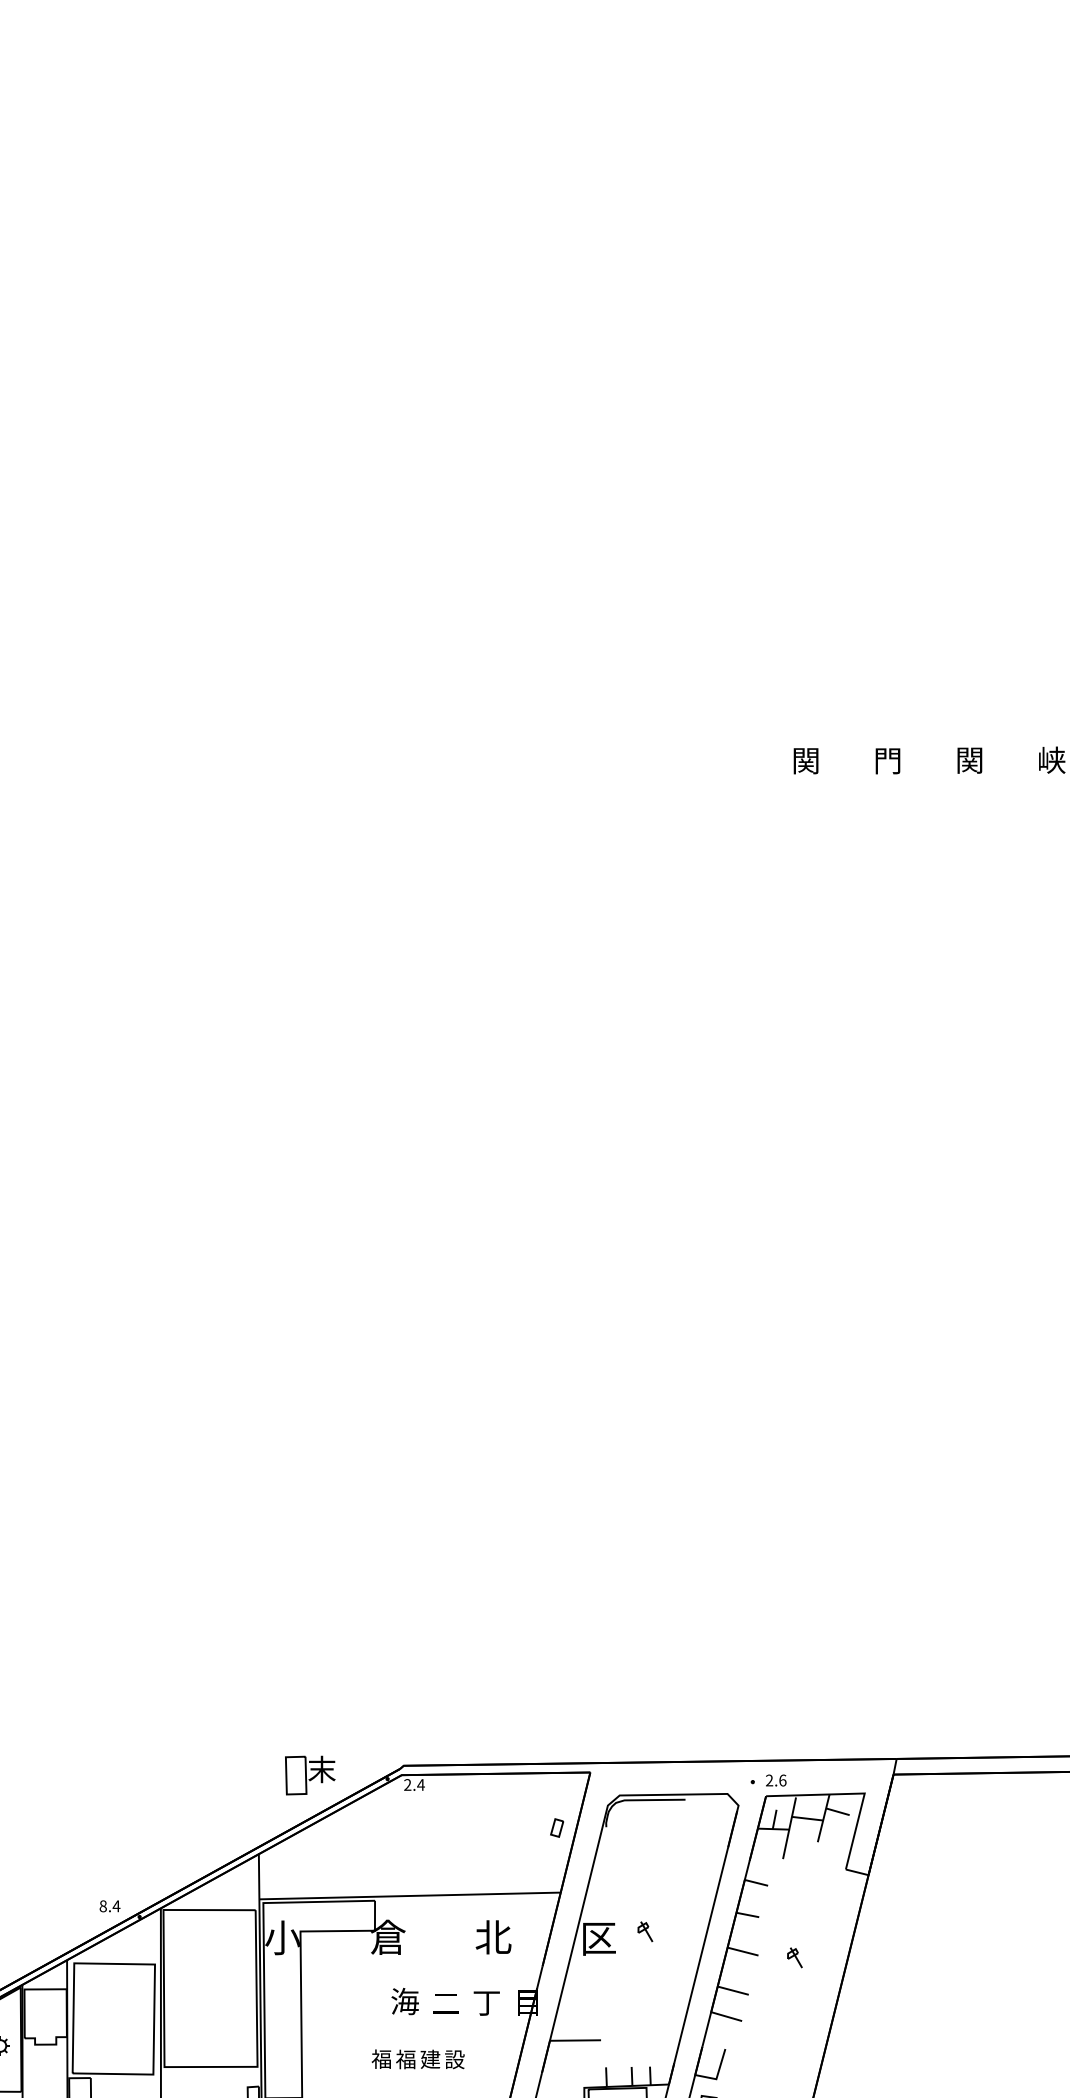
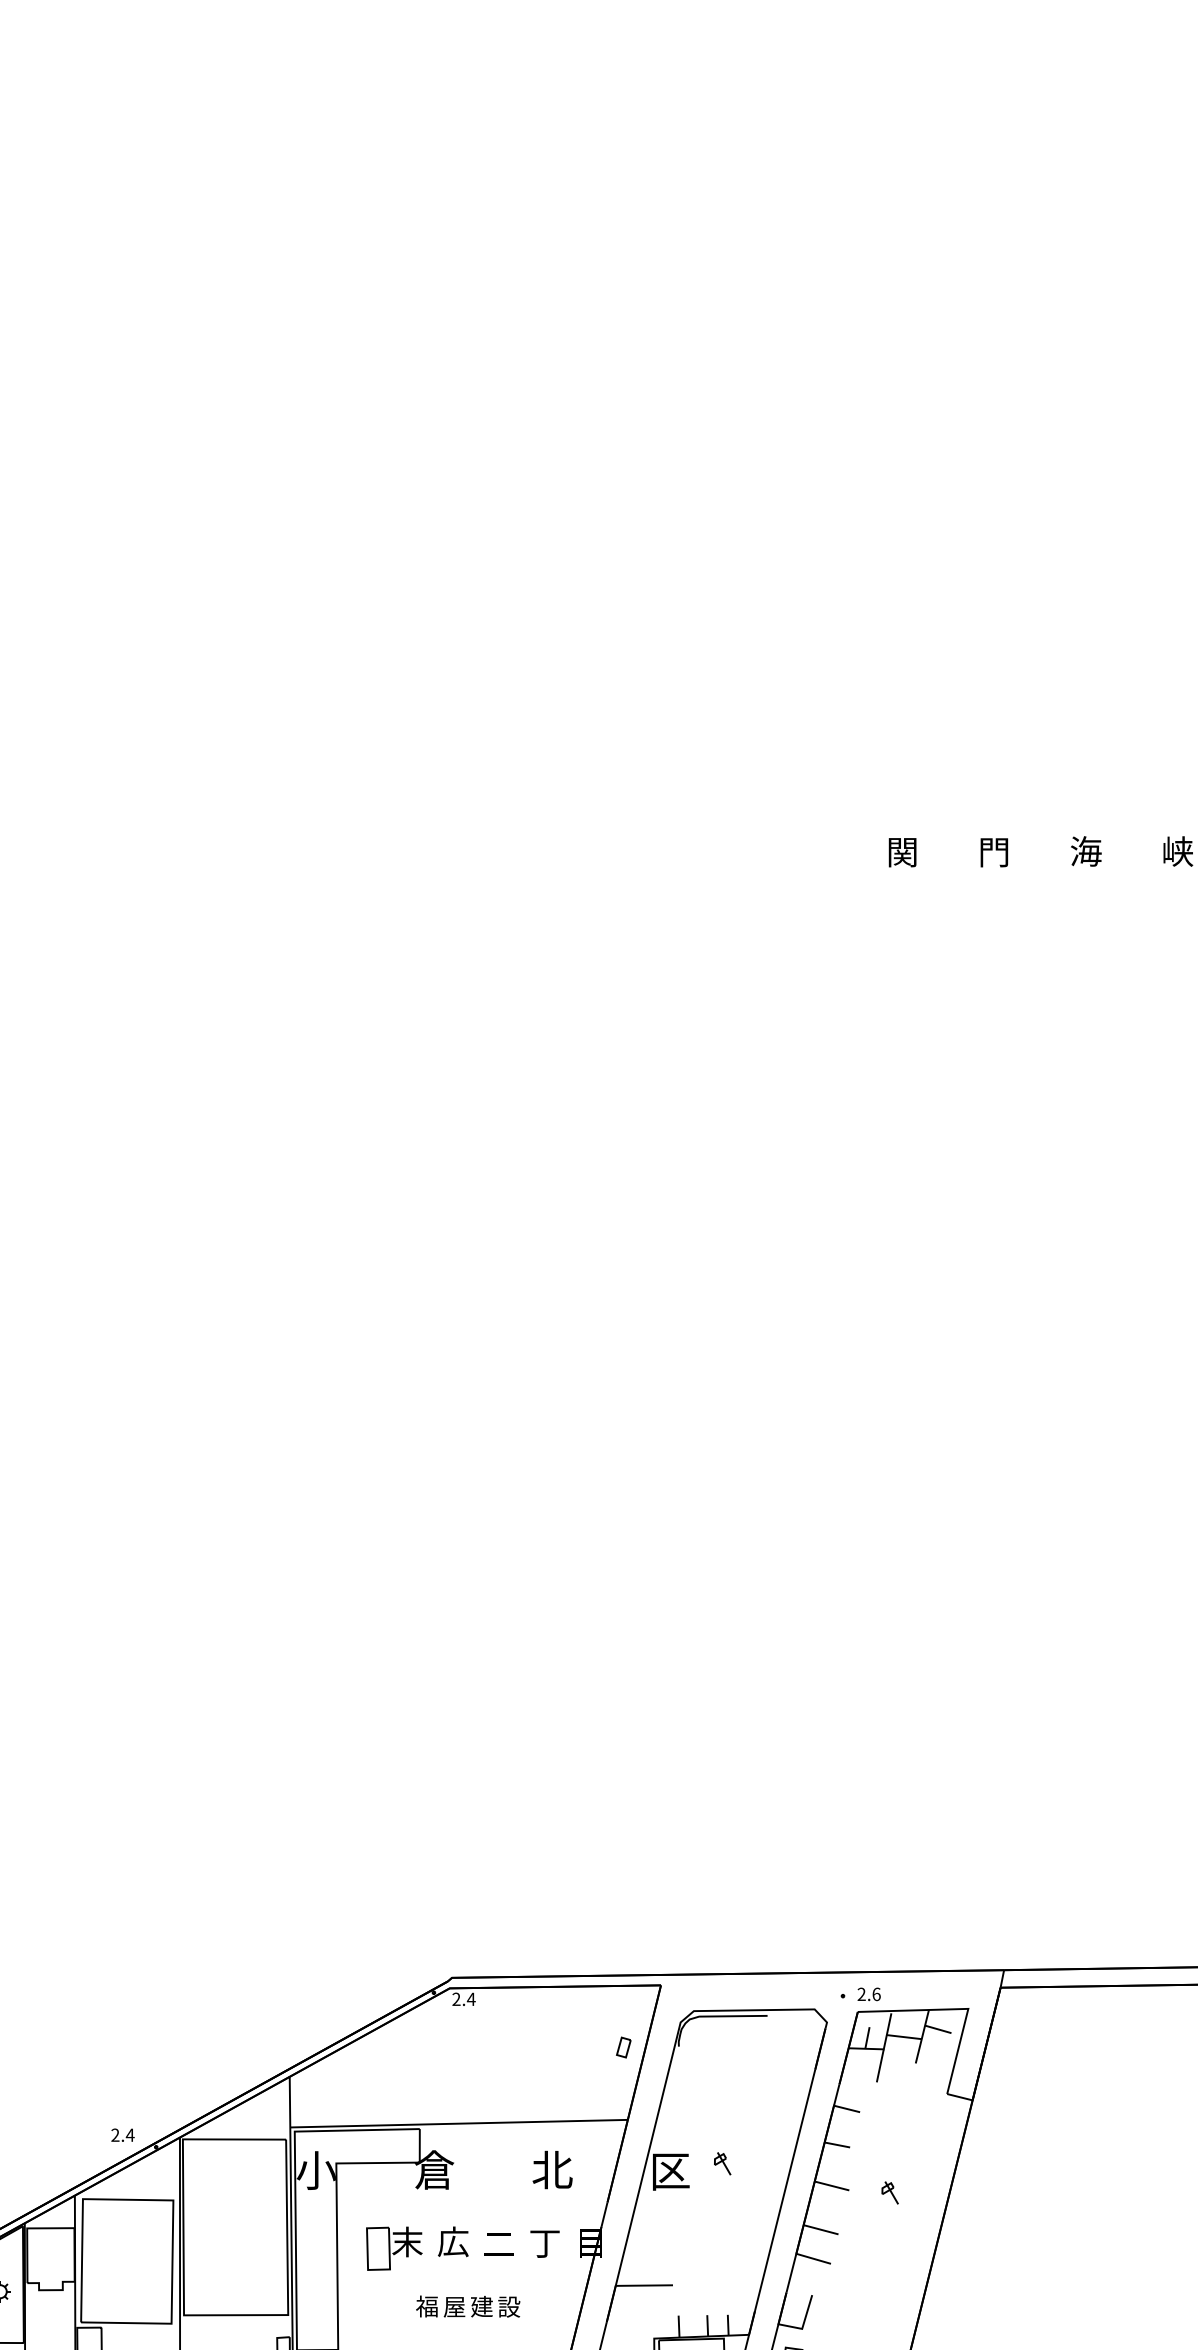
text: (970, 760) -> (1086, 851), 関 -> 海
part: (310, 1775) -> (394, 2248), moved
text: (103, 1905) -> (115, 2134), 8.4 -> 2.4
text: (405, 2001) -> (453, 2241), 海 -> 広
text: (405, 2059) -> (454, 2306), 福 -> 屋

